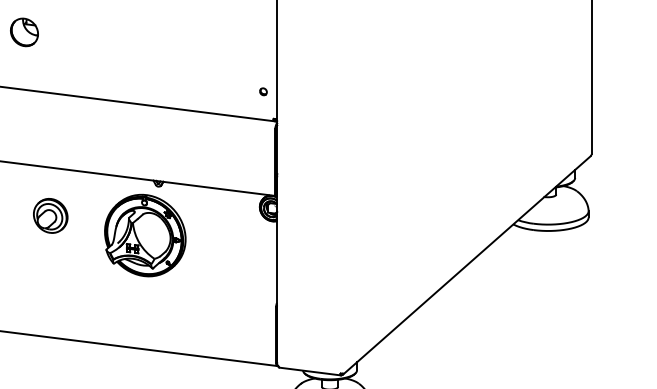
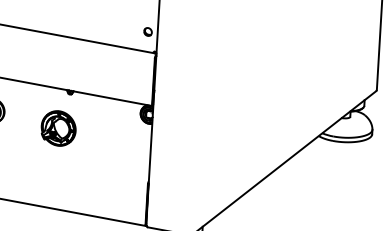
part: (263, 91) -> (148, 31), size x1.6
part: (145, 235) -> (58, 128), size x0.6

